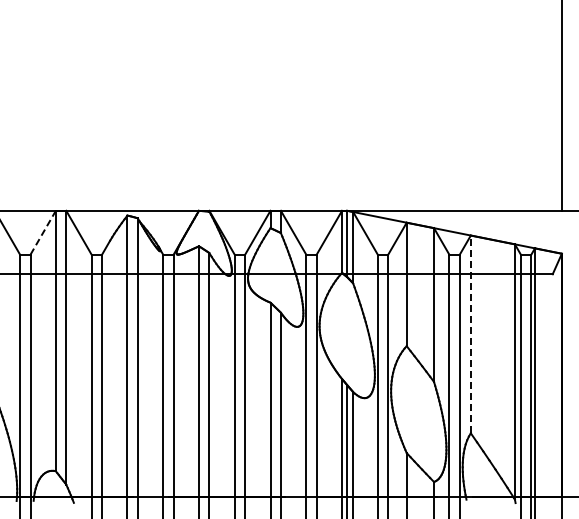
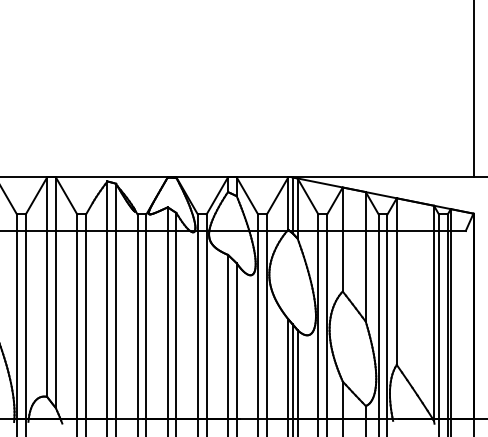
line: (43, 232) -> (36, 195), dashed -> solid
line: (470, 334) -> (396, 281), dashed -> solid

